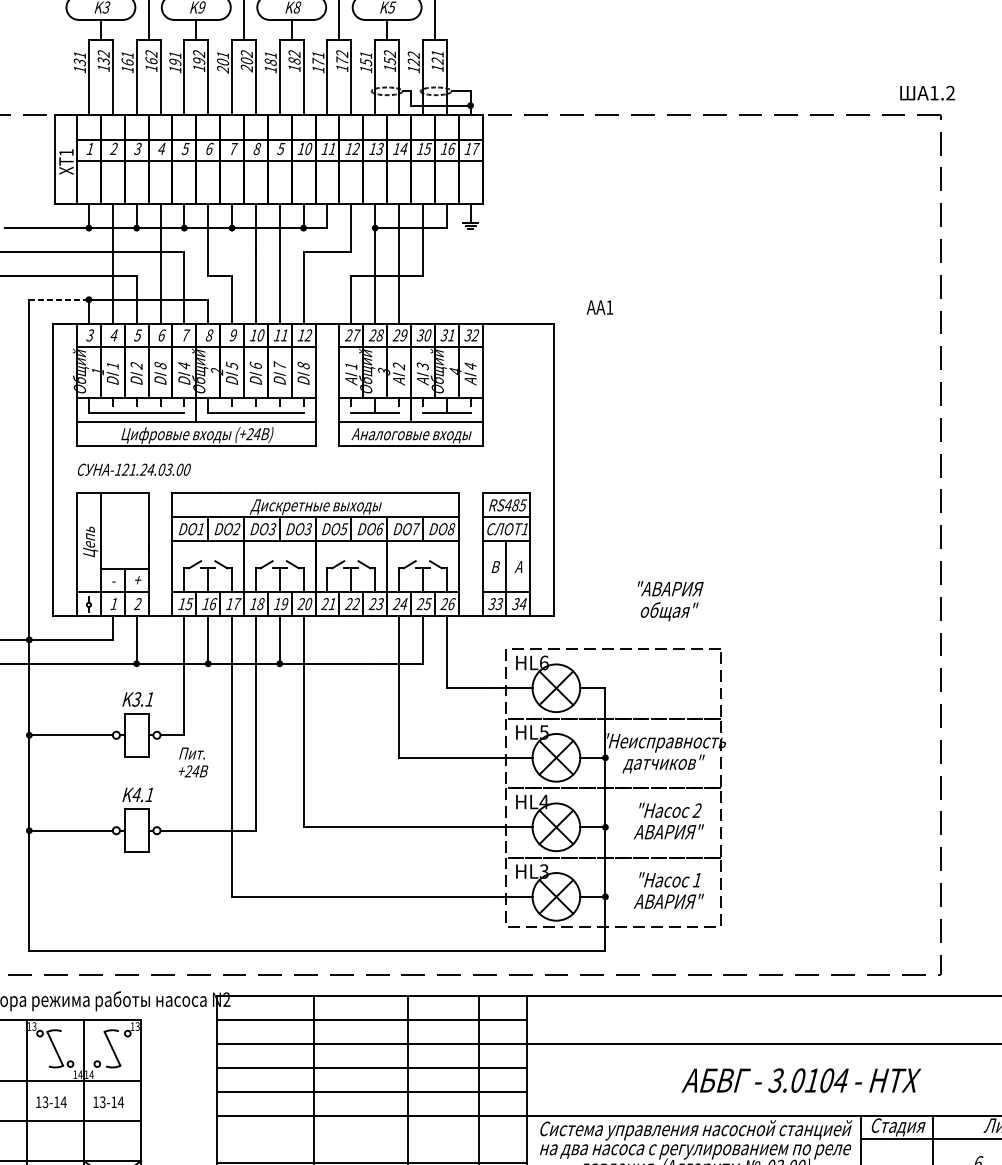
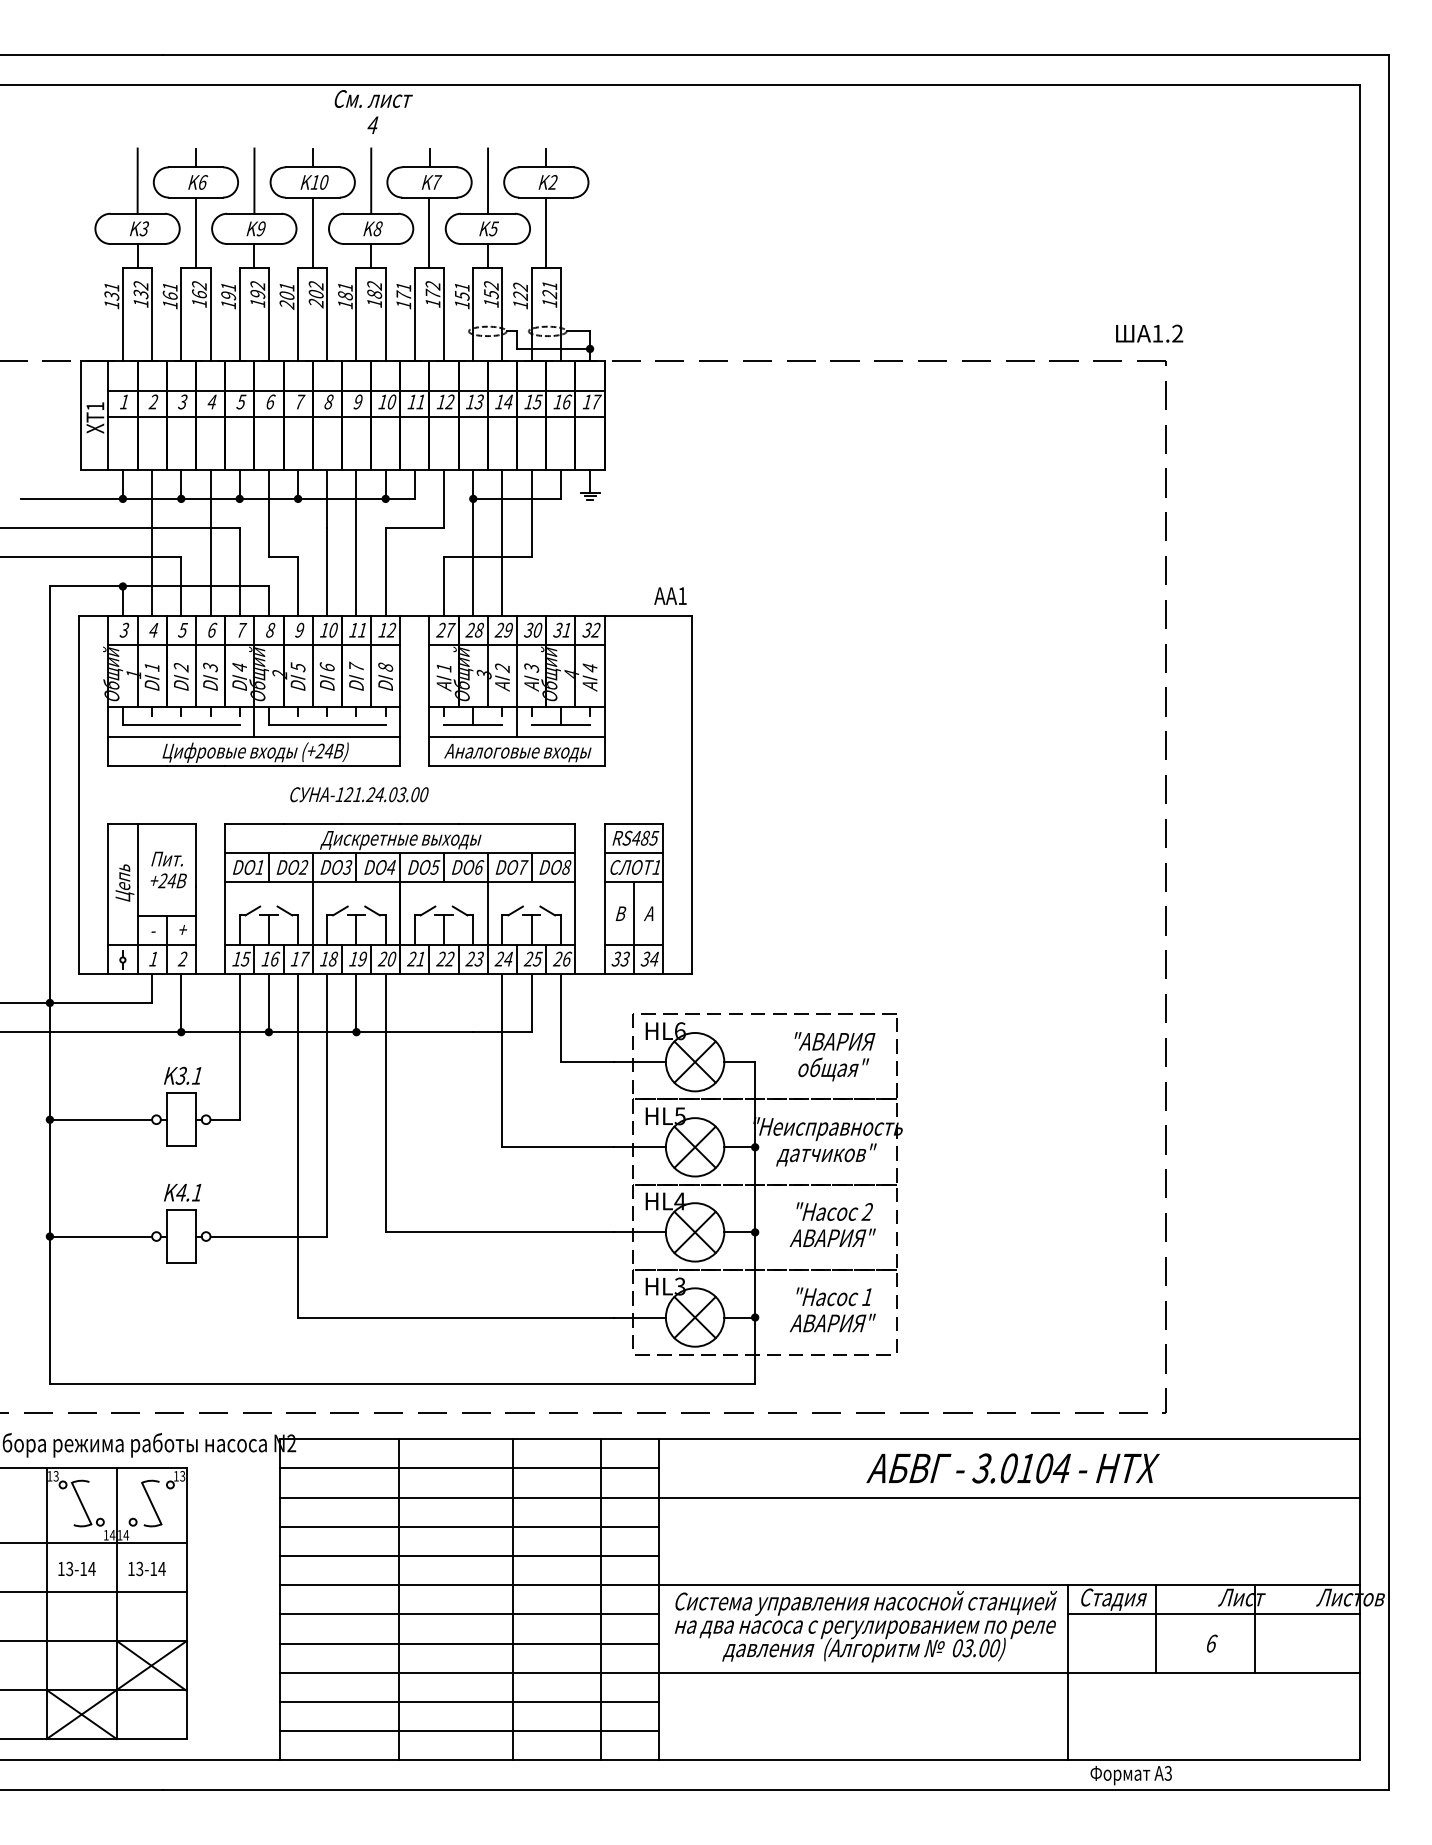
text: (281, 148) -> (358, 401), 5 -> 9
line: (58, 299) -> (85, 586), dashed -> solid
text: (600, 307) -> (670, 595), moved
text: (160, 365) -> (210, 667), 8 -> 3
text: (134, 469) -> (359, 794), moved
text: (307, 529) -> (390, 867), DO3 -> DO4
text: (670, 601) -> (834, 1056), moved
text: (193, 762) -> (168, 869), moved
text: (800, 1080) -> (1012, 1468), moved
line: (372, 1139) -> (469, 1614), added

